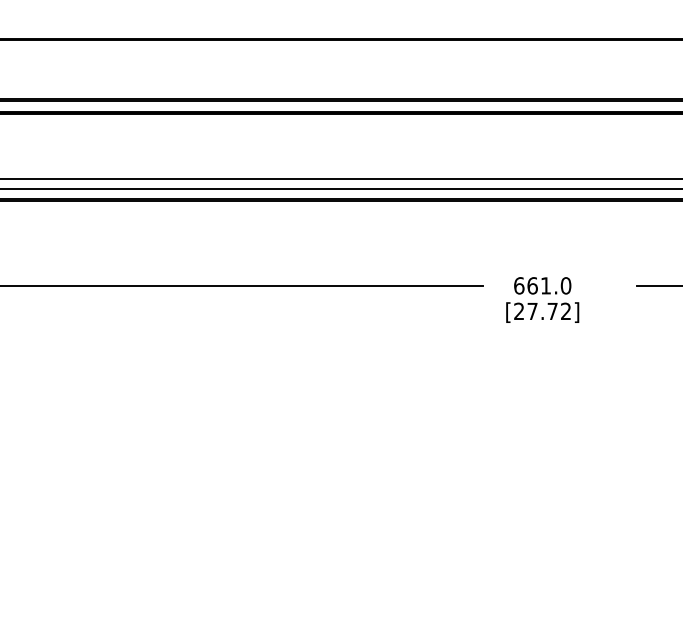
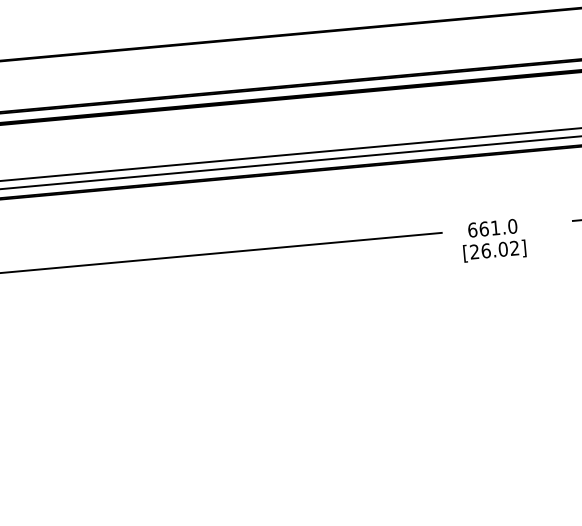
text: (542, 311) -> (494, 250), [27.72] -> [26.02]

